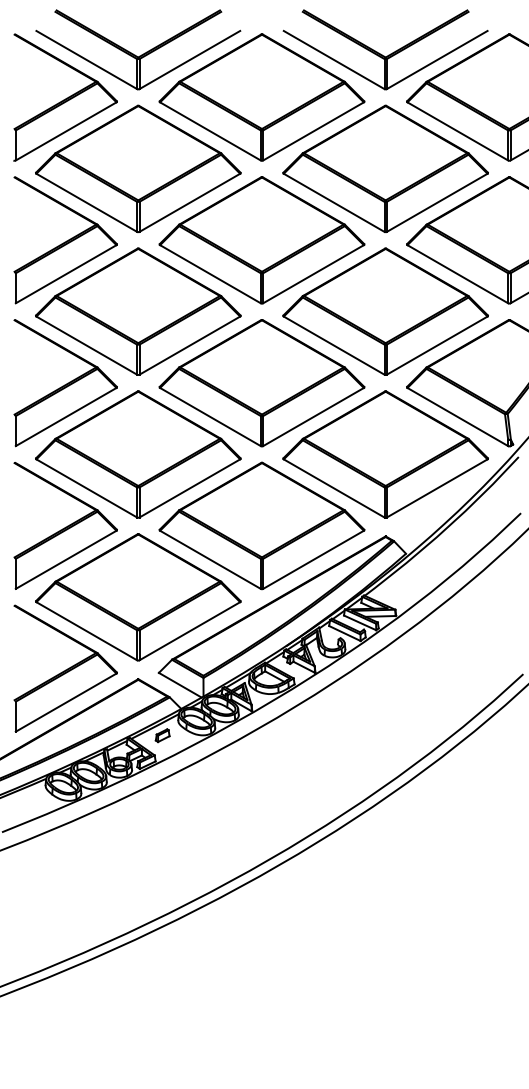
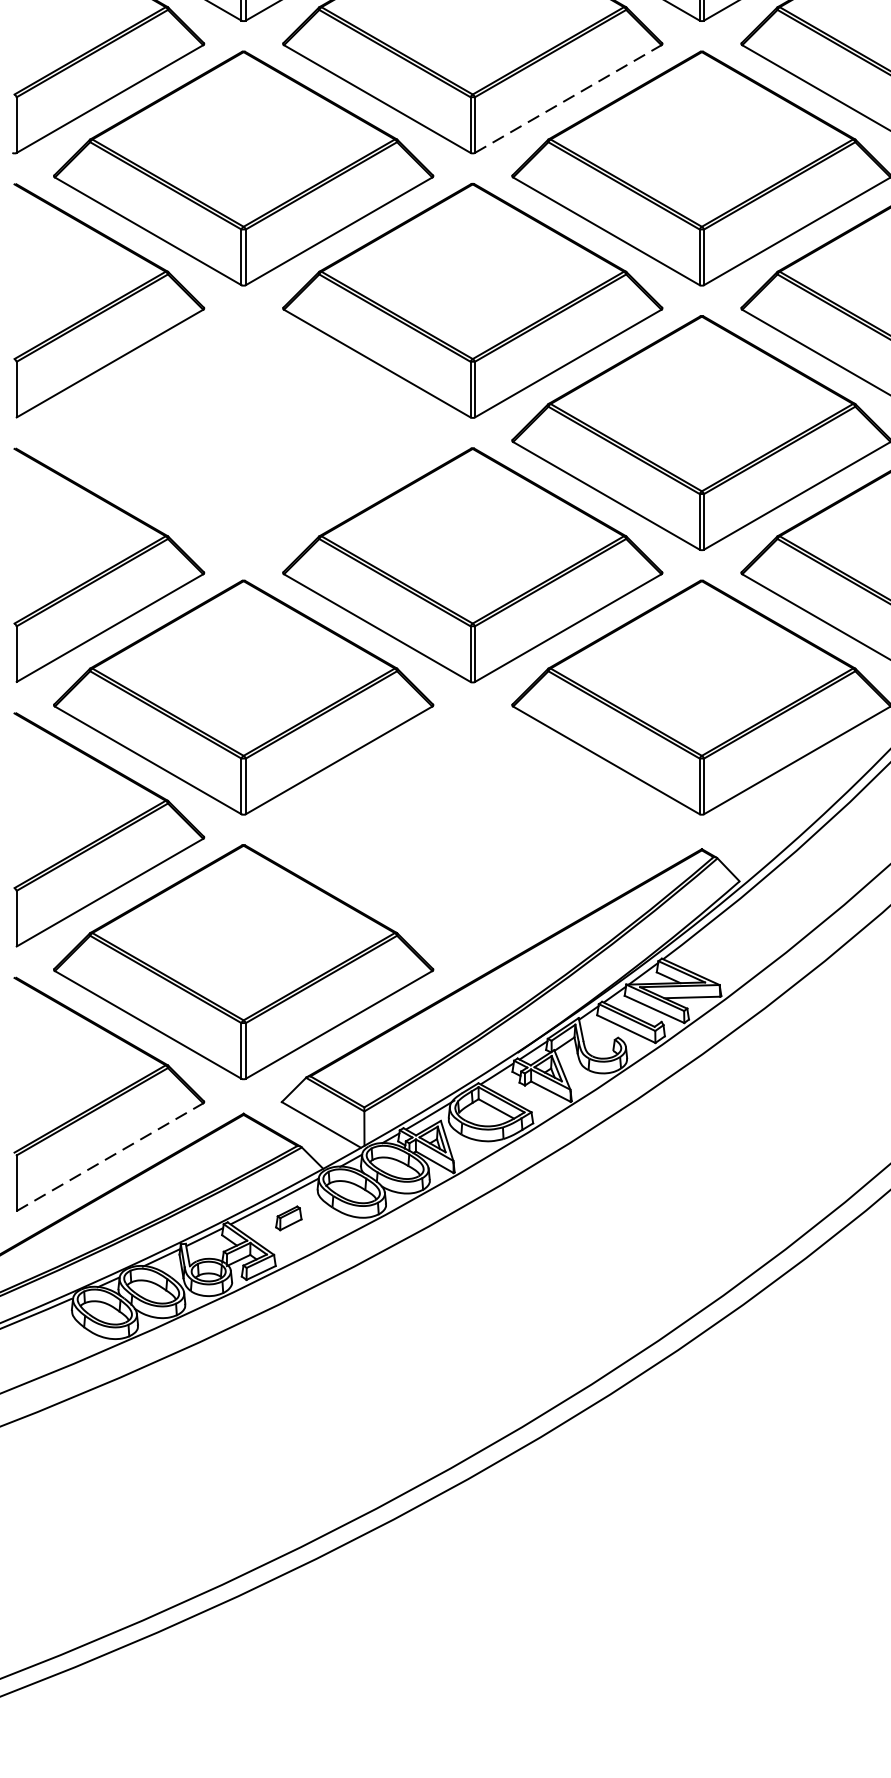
line: (313, 131) -> (568, 99), solid -> dashed
part: (138, 311) -> (243, 432), removed
part: (261, 525) -> (471, 829), removed
line: (66, 702) -> (110, 1156), solid -> dashed

